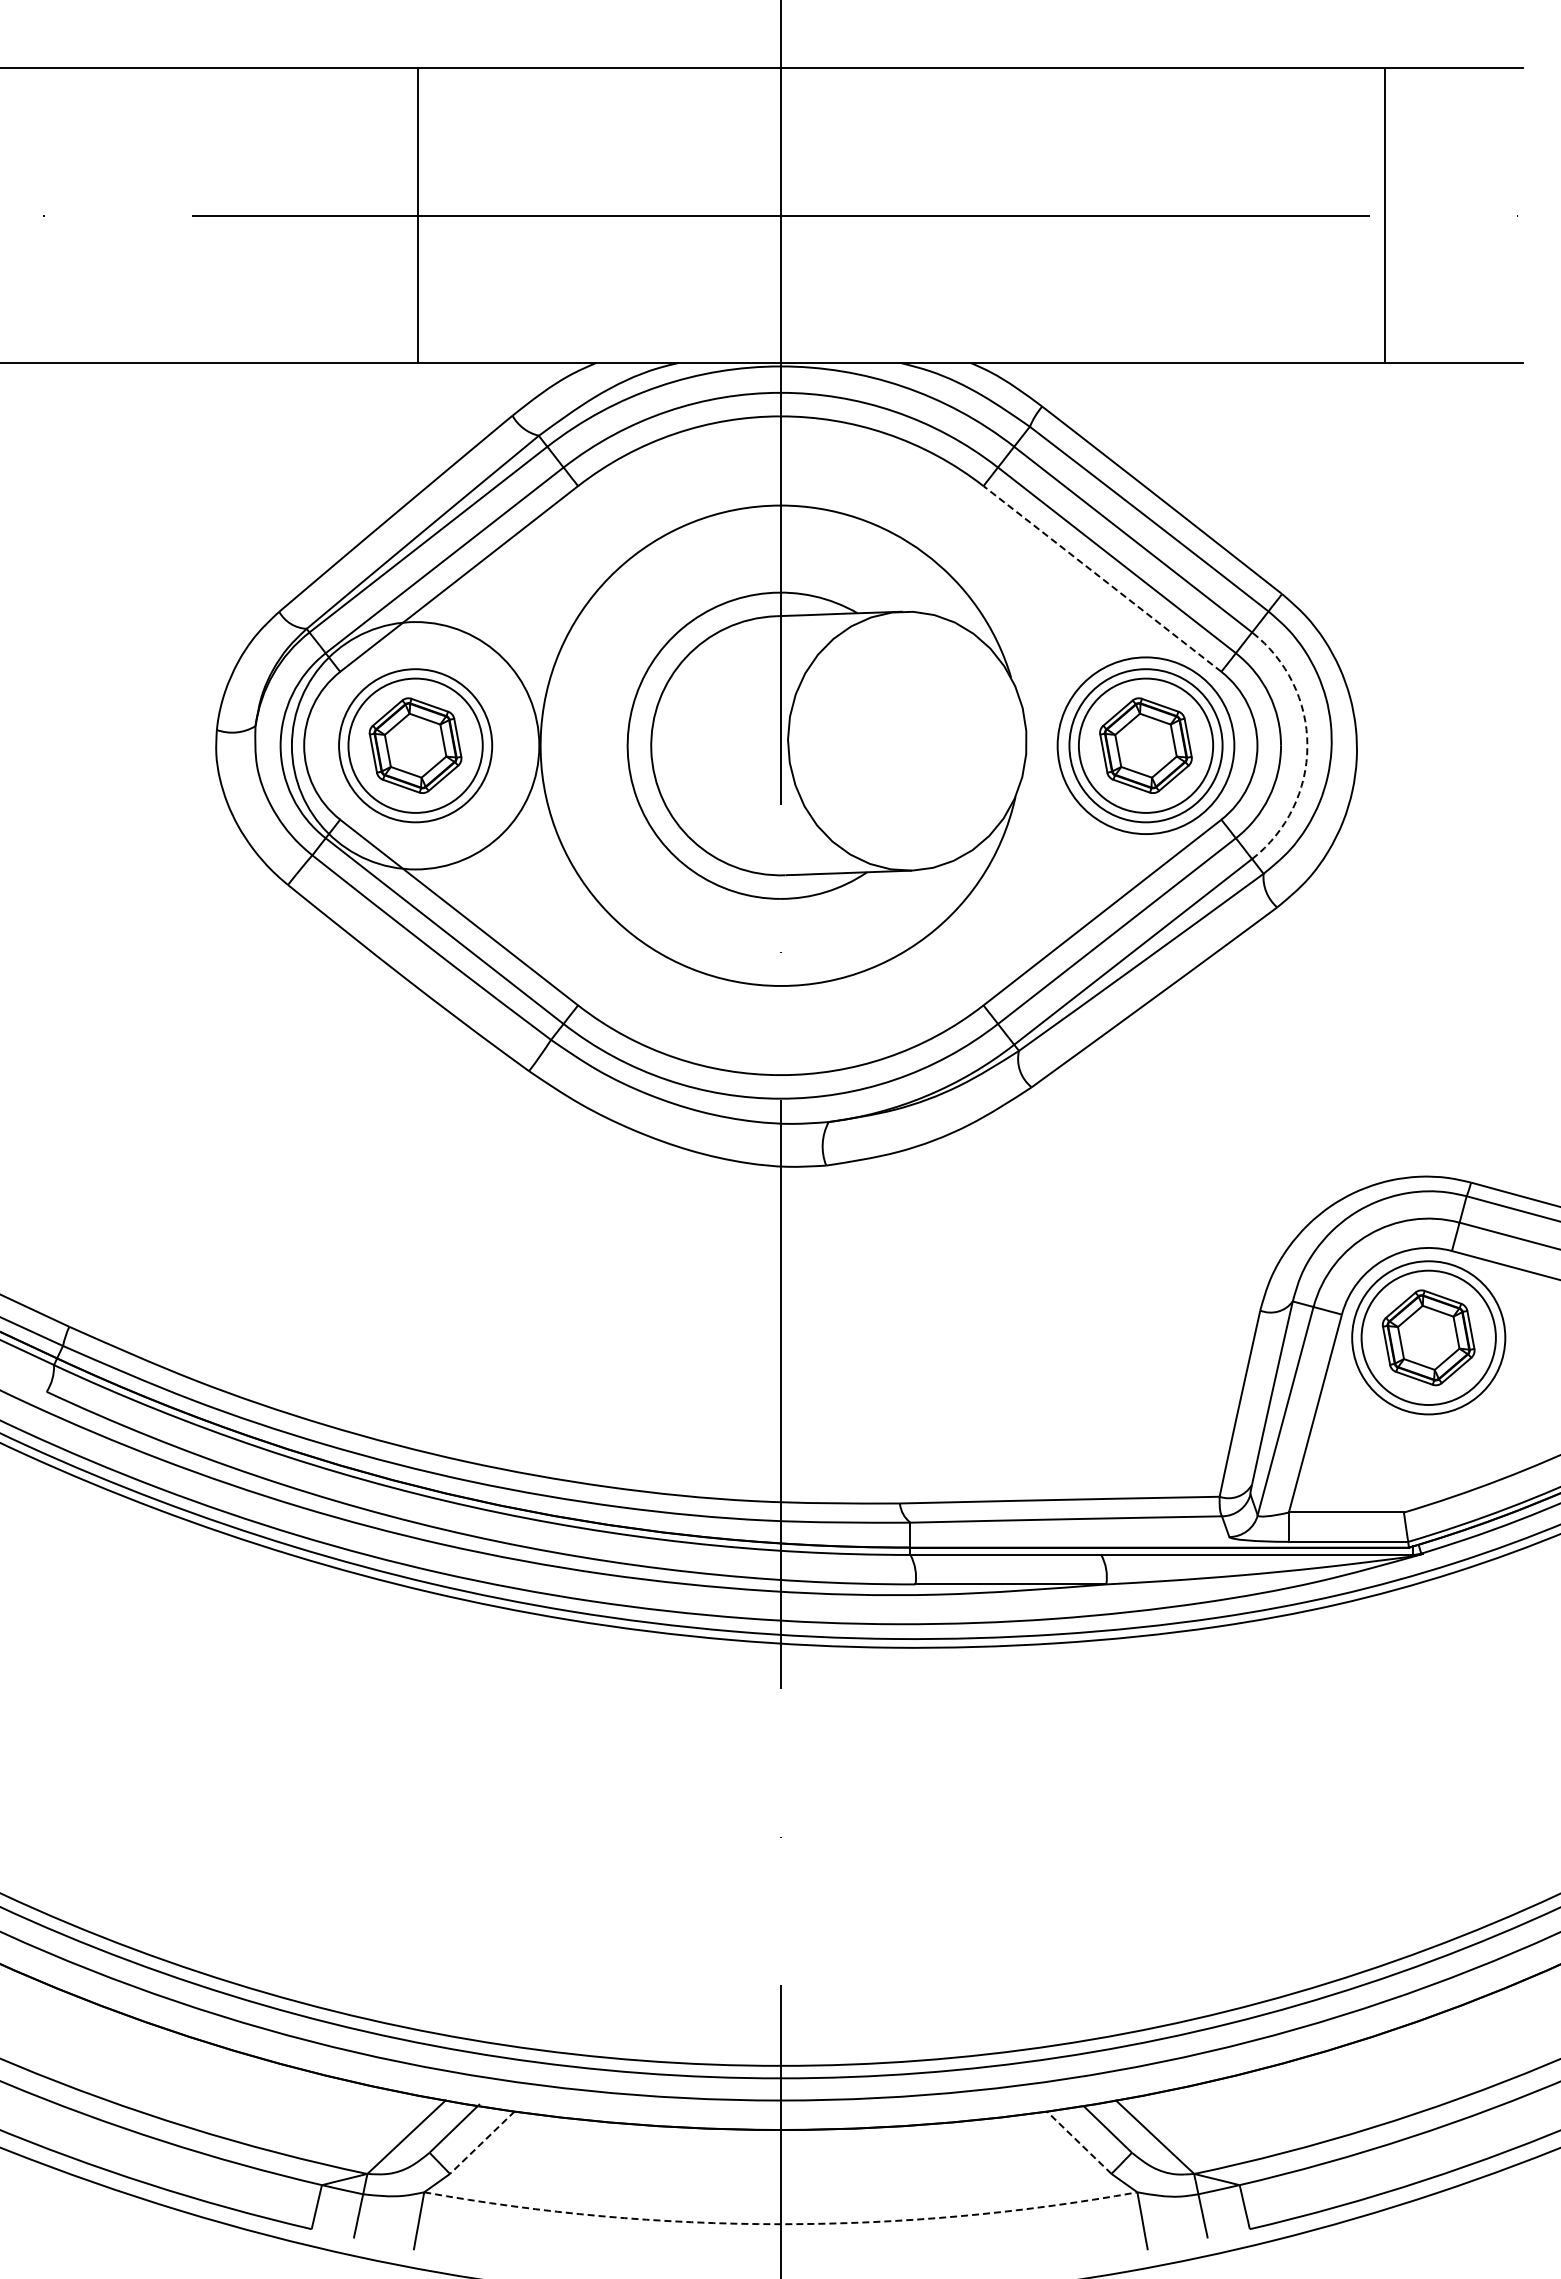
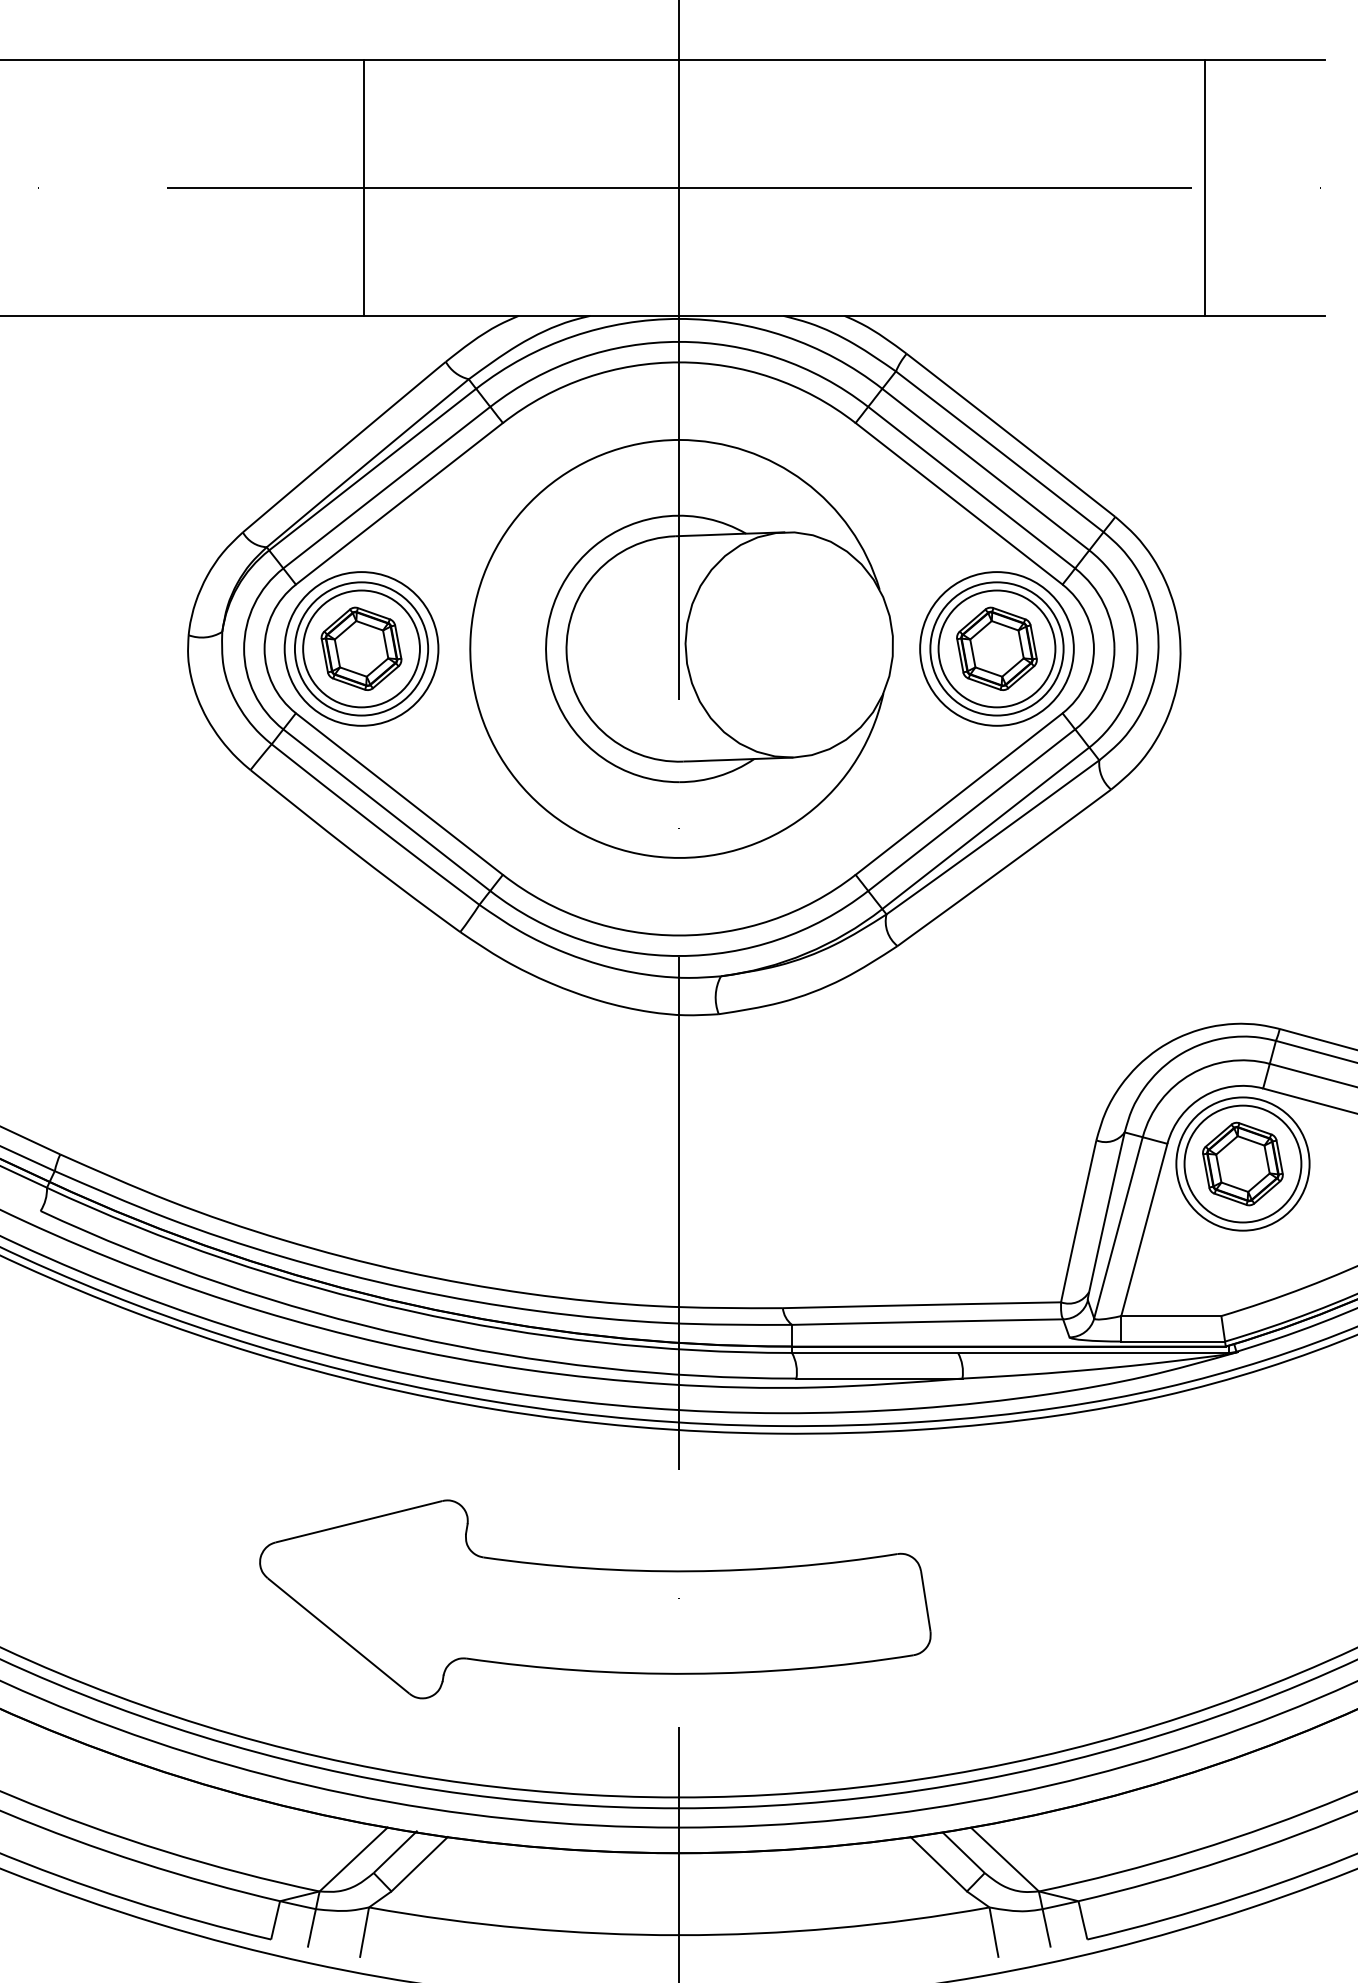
line: (1102, 578) -> (959, 503), dashed -> solid
circle: (415, 745) -> (361, 648), size x0.71
arc: (1307, 745) -> (1137, 648), dashed -> solid
part: (684, 1837) -> (595, 1598), added
line: (482, 2142) -> (419, 1864), dashed -> solid
line: (1078, 2142) -> (938, 1864), dashed -> solid
arc: (780, 2224) -> (679, 1935), dashed -> solid

